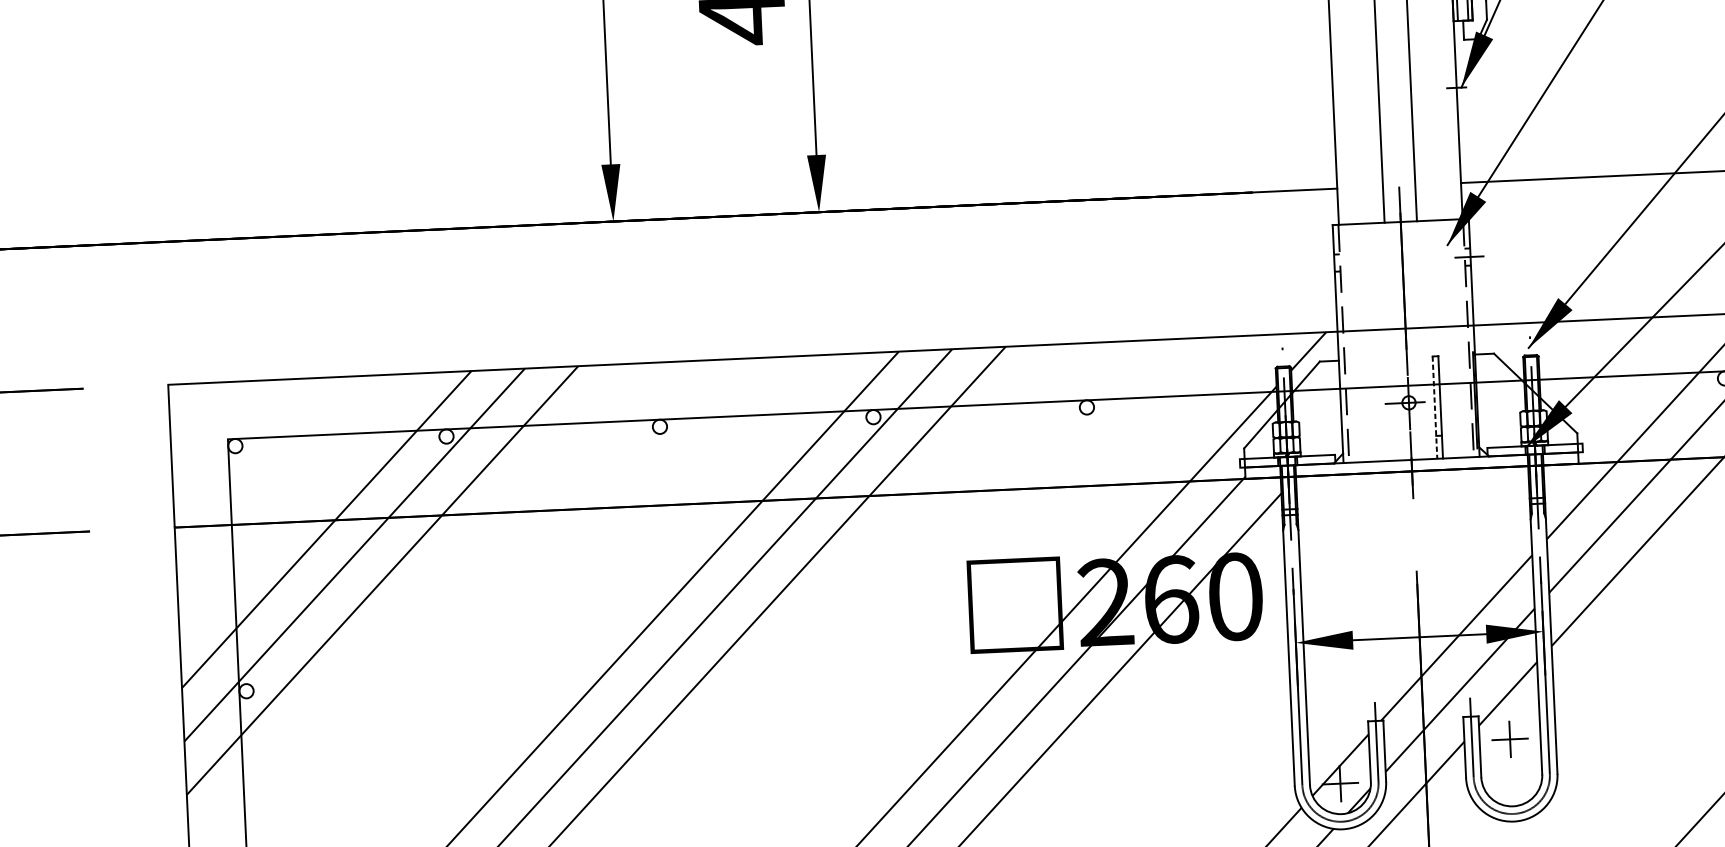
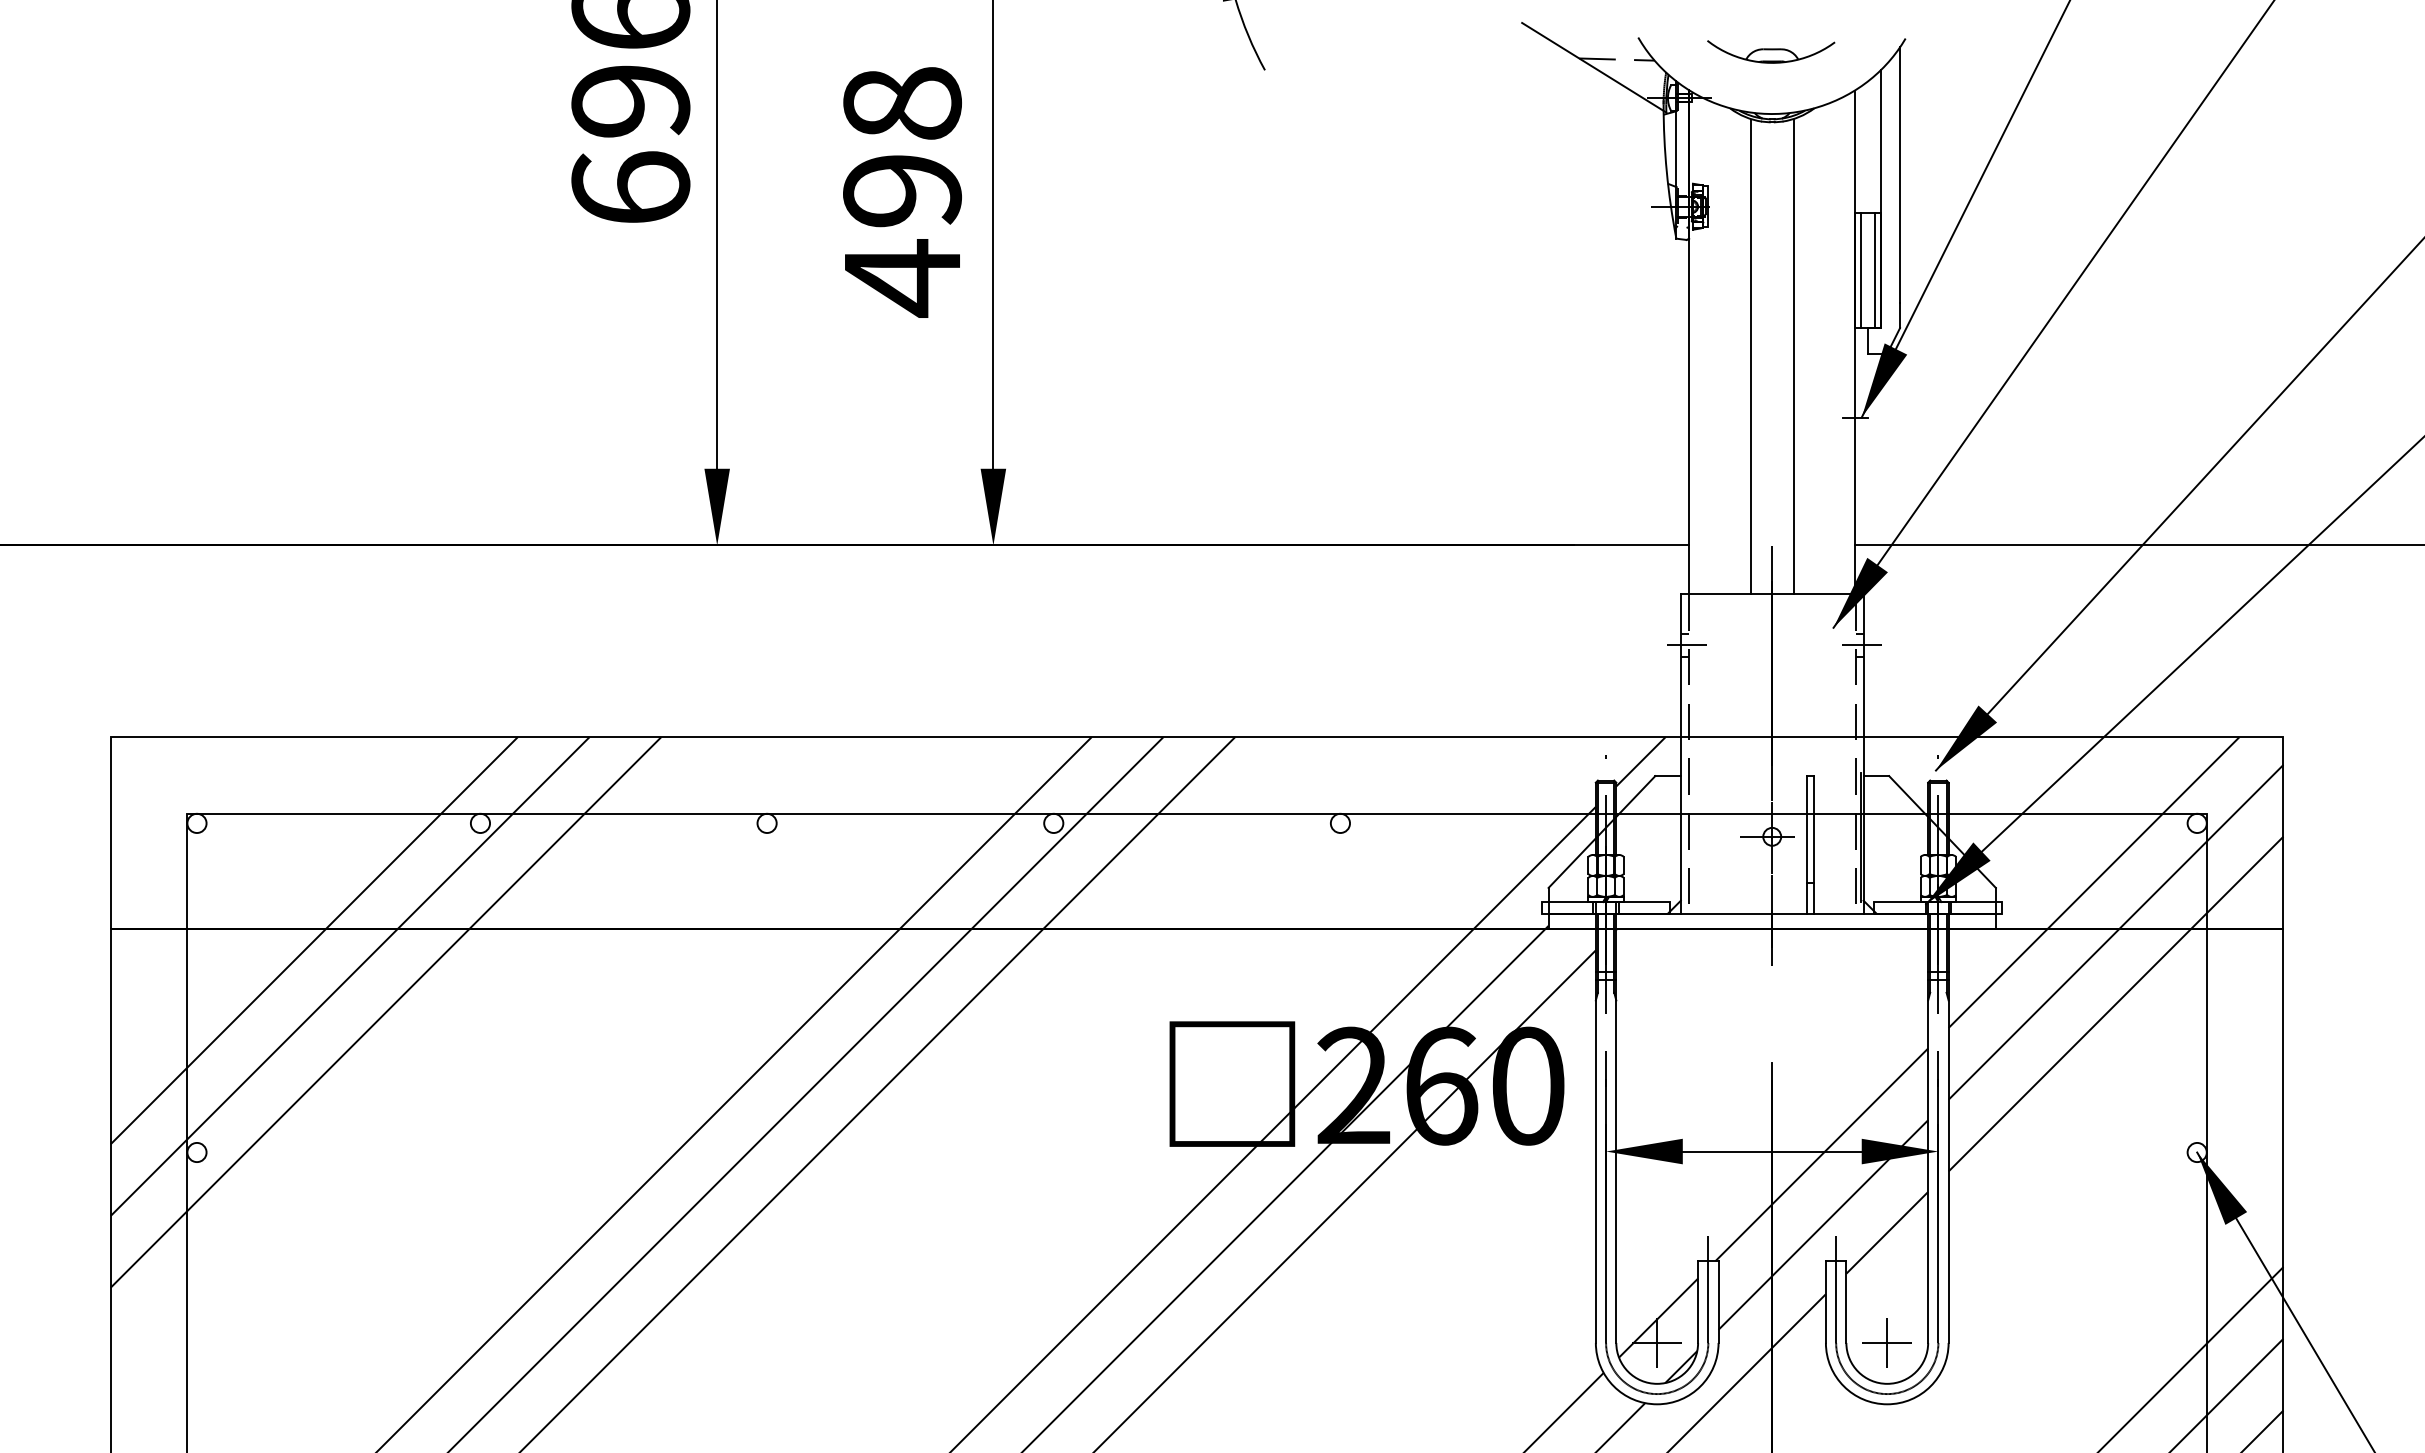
line: (1338, 263) -> (1686, 645), added
line: (1434, 407) -> (1806, 844), dashed -> solid
part: (1509, 739) -> (1886, 1342), moved

